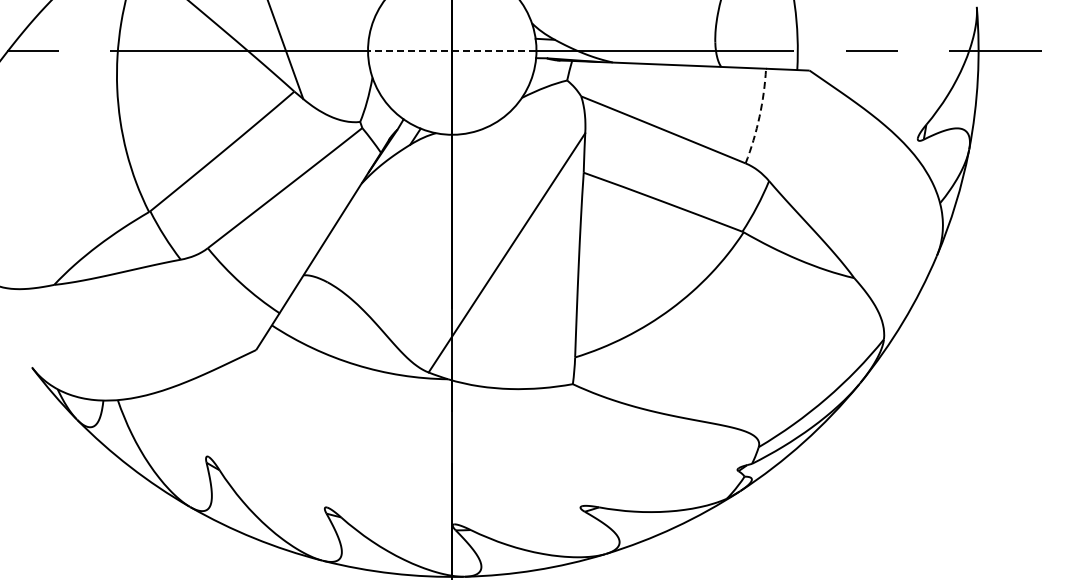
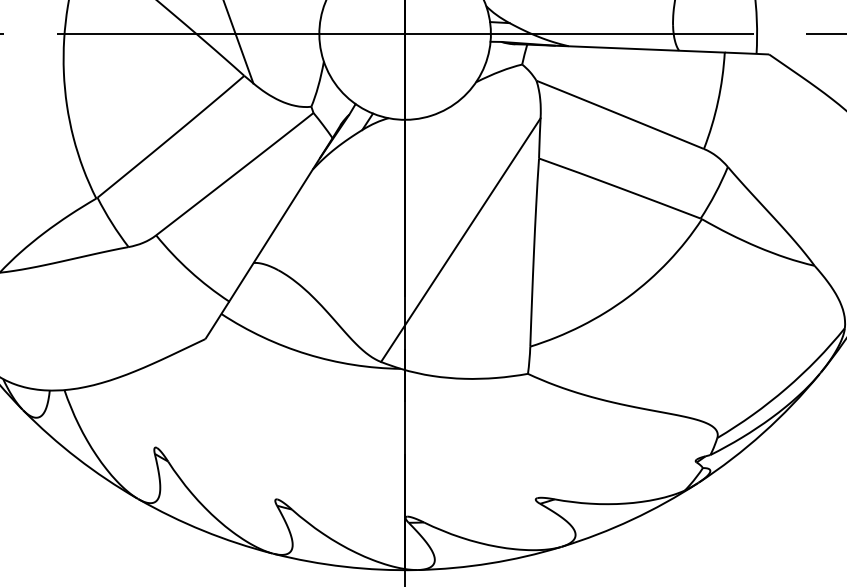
line: (451, 50) -> (404, 33), dashed -> solid
arc: (759, 116) -> (718, 101), dashed -> solid

